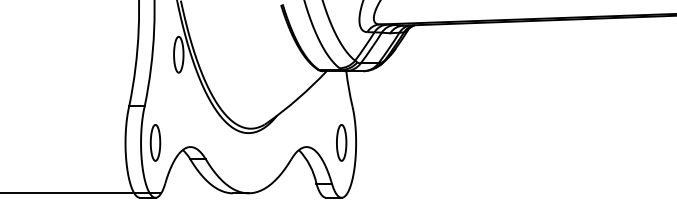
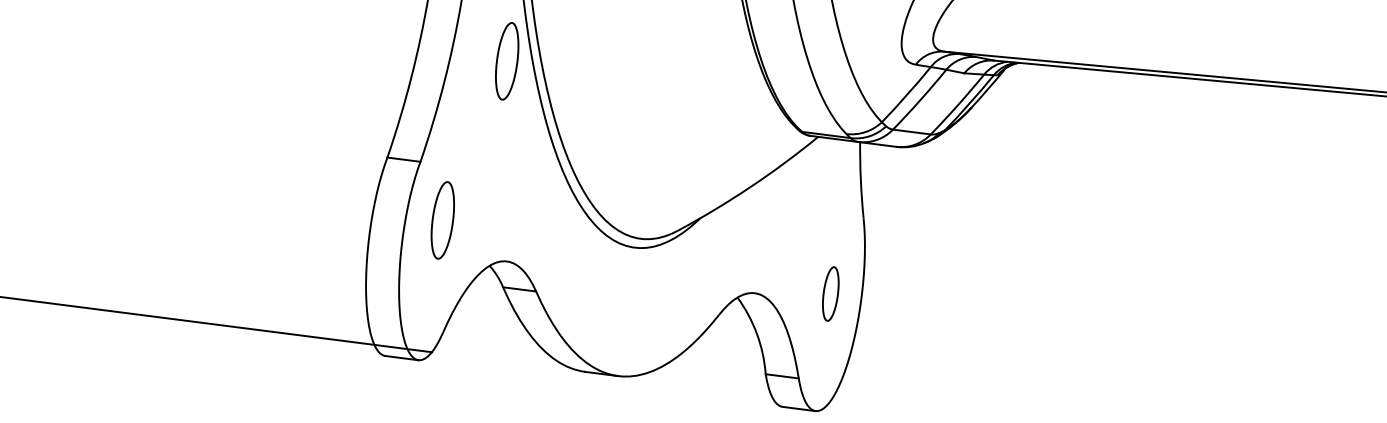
part: (155, 142) -> (442, 219), moved
part: (341, 142) -> (830, 293), size x0.7

